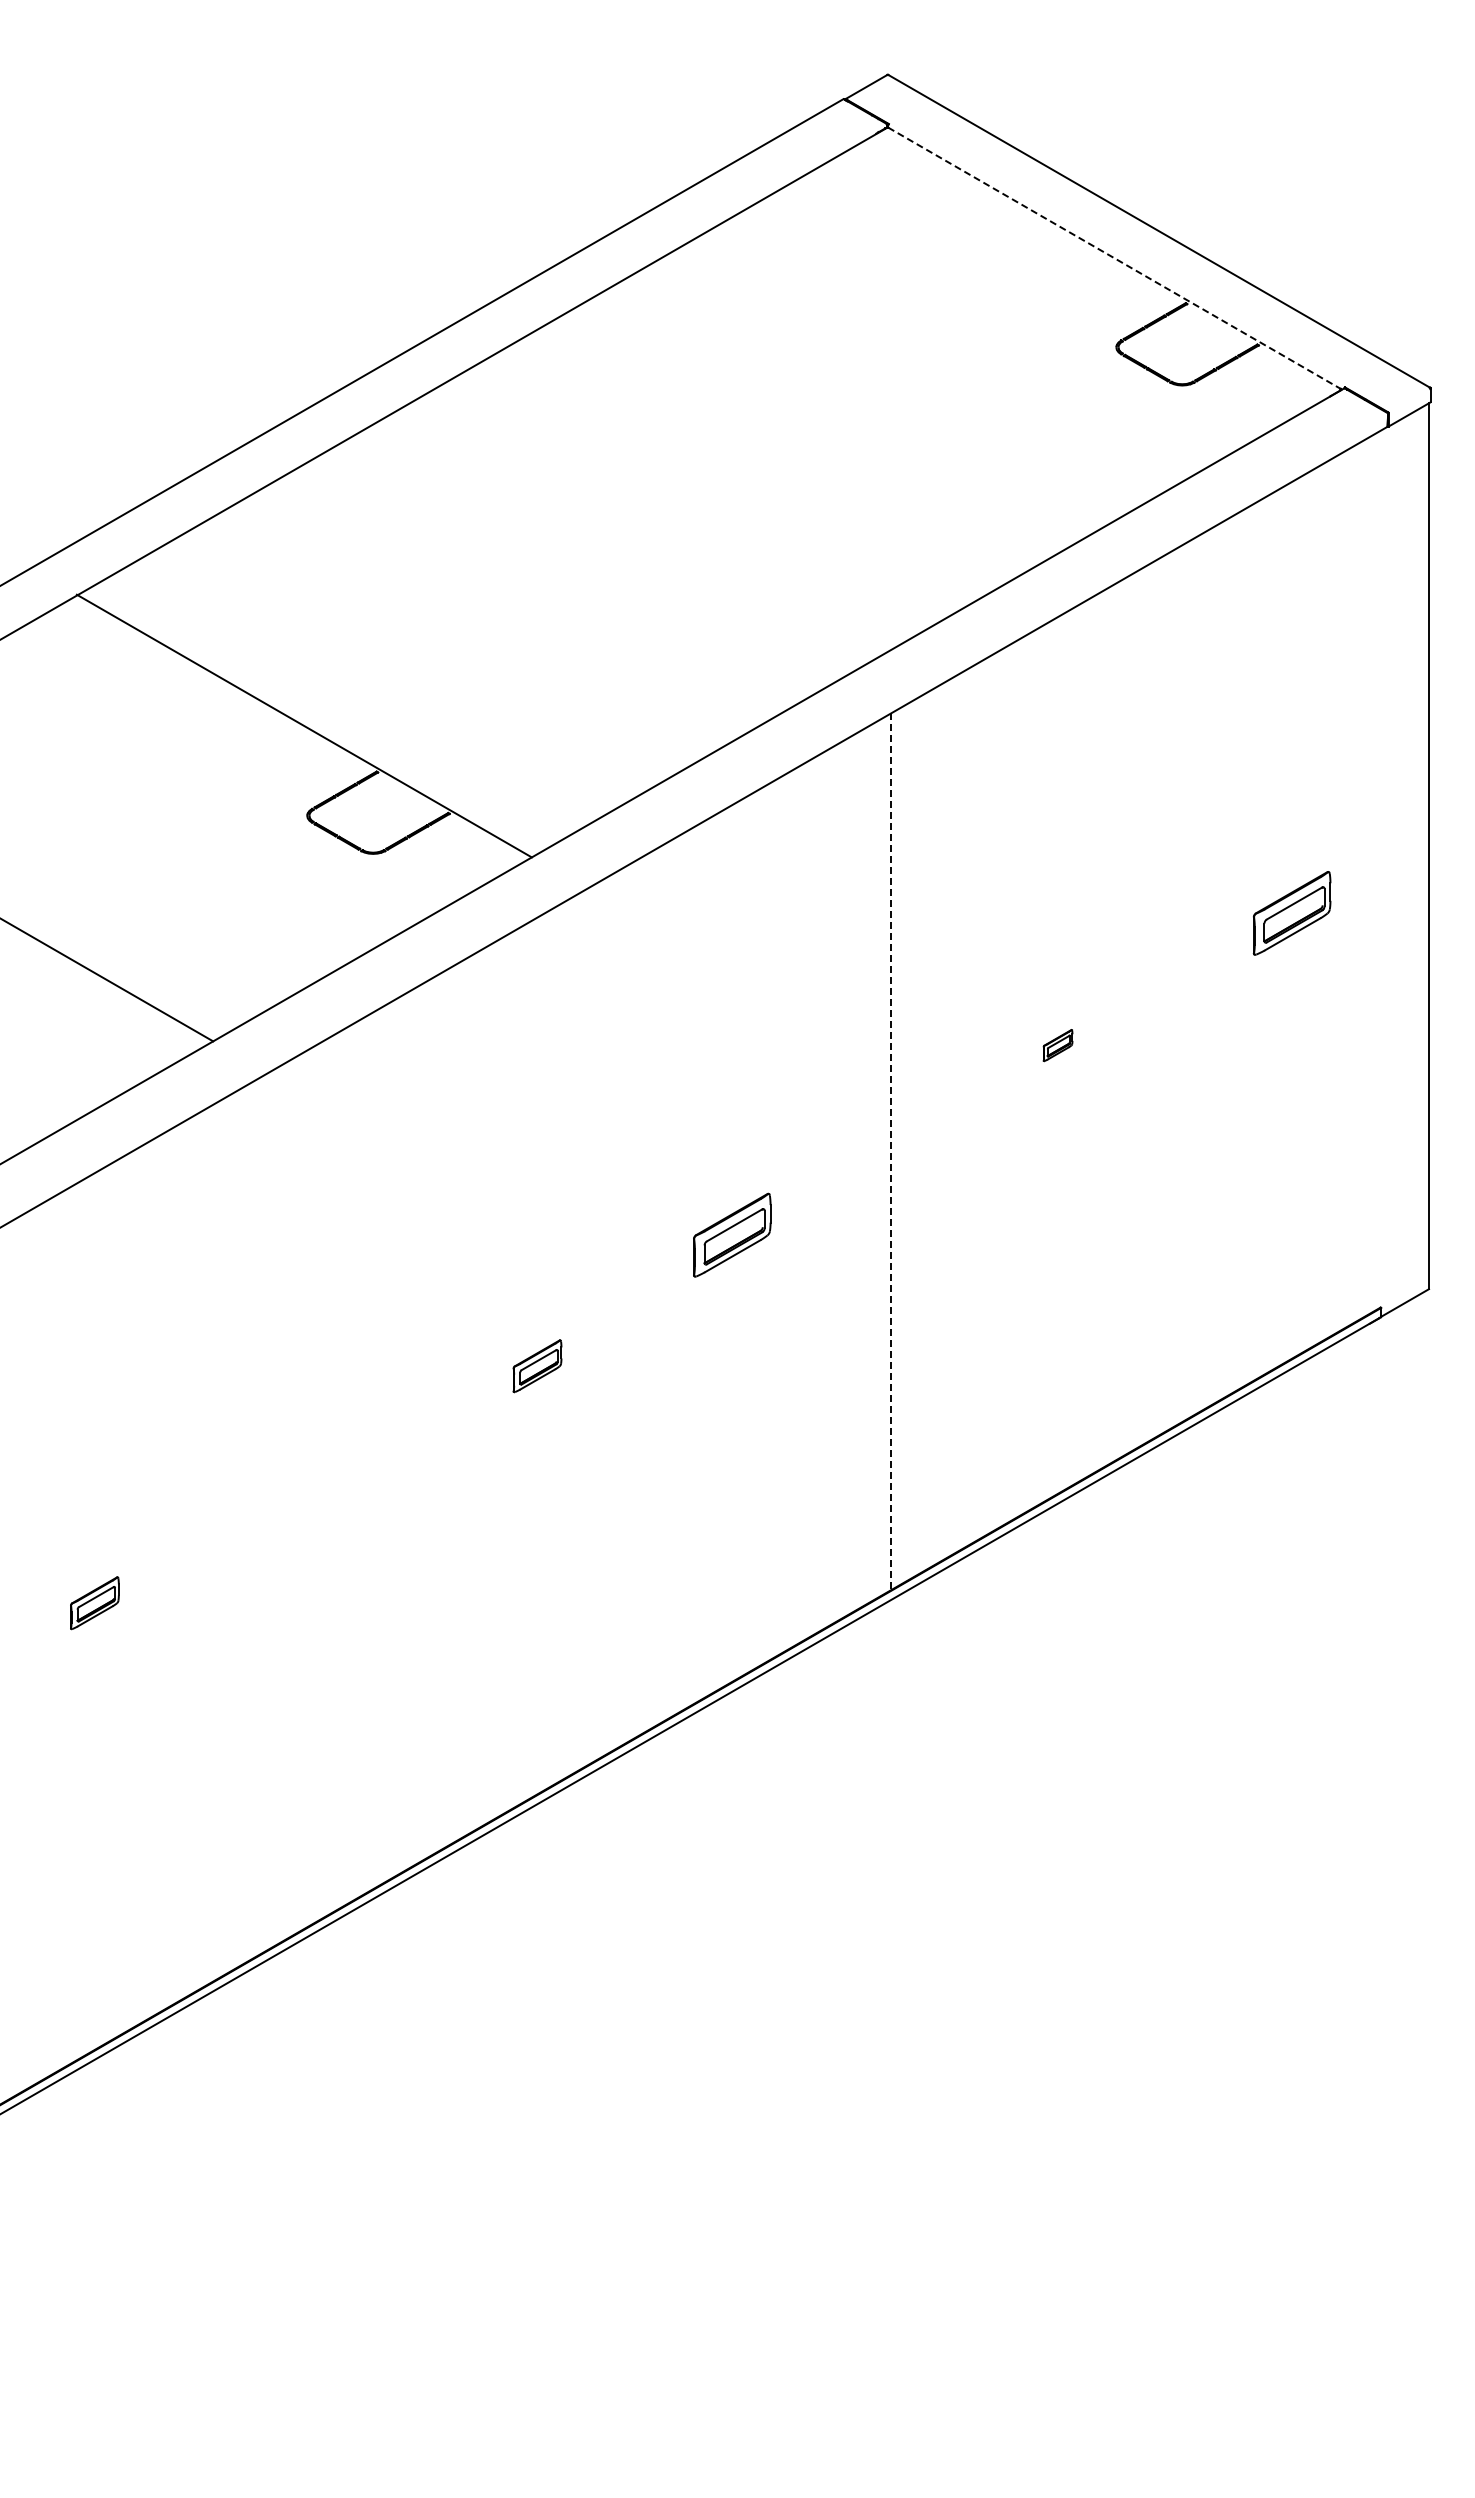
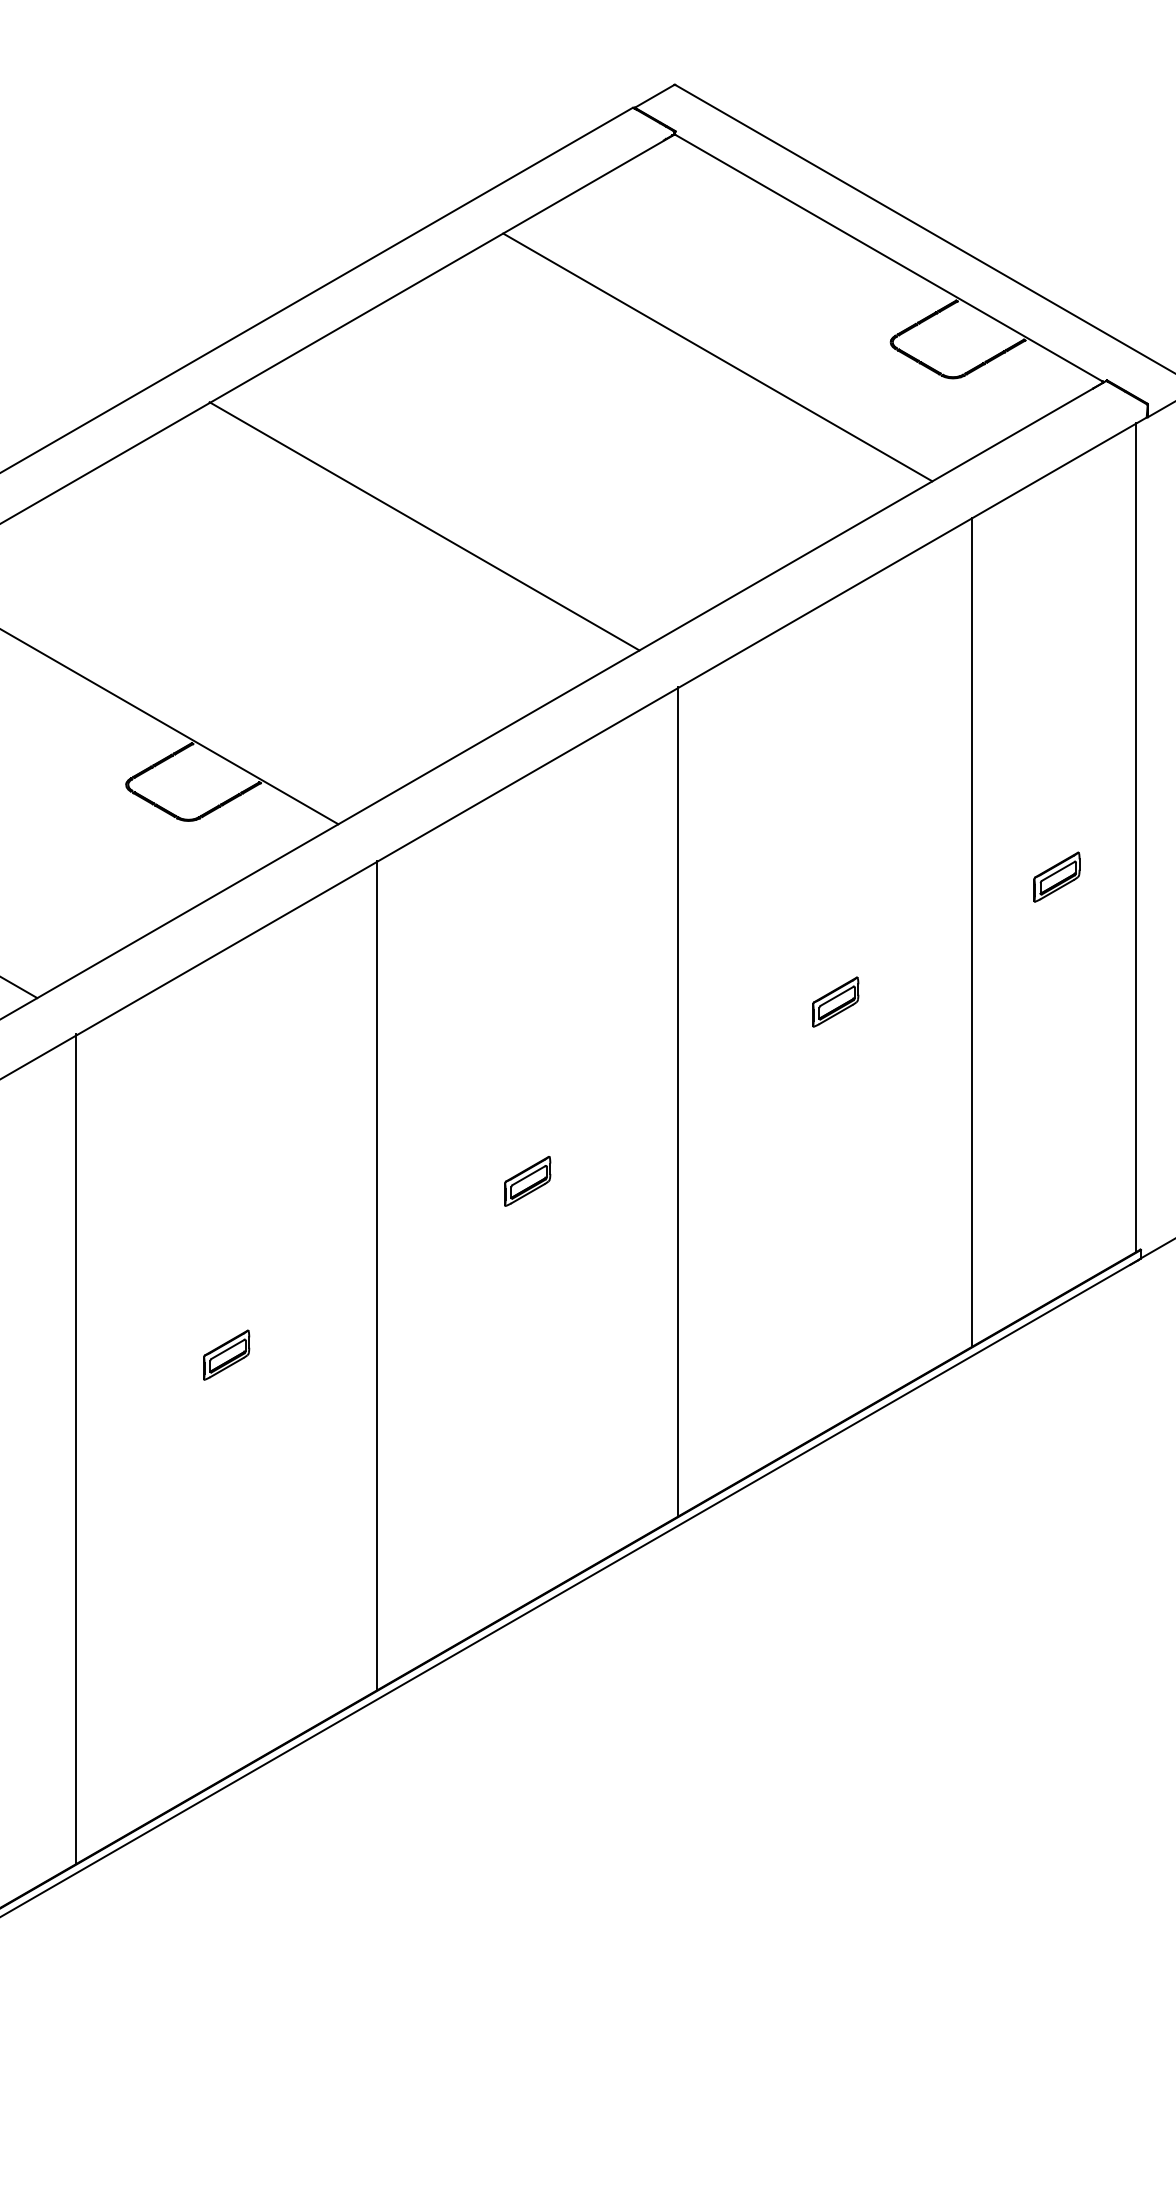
line: (1114, 258) -> (888, 258), dashed -> solid
line: (933, 363) -> (717, 357), added
line: (622, 541) -> (424, 525), added
line: (1376, 871) -> (1136, 837), added
part: (1292, 913) -> (1057, 877), size x0.62
line: (1202, 971) -> (972, 932), added
part: (1057, 1045) -> (835, 1002), size x1.67
line: (891, 1149) -> (678, 1100), dashed -> solid
part: (731, 1235) -> (527, 1181), size x0.62
line: (572, 1333) -> (376, 1274), added
part: (537, 1366) -> (226, 1355), moved
line: (253, 1517) -> (75, 1447), added

